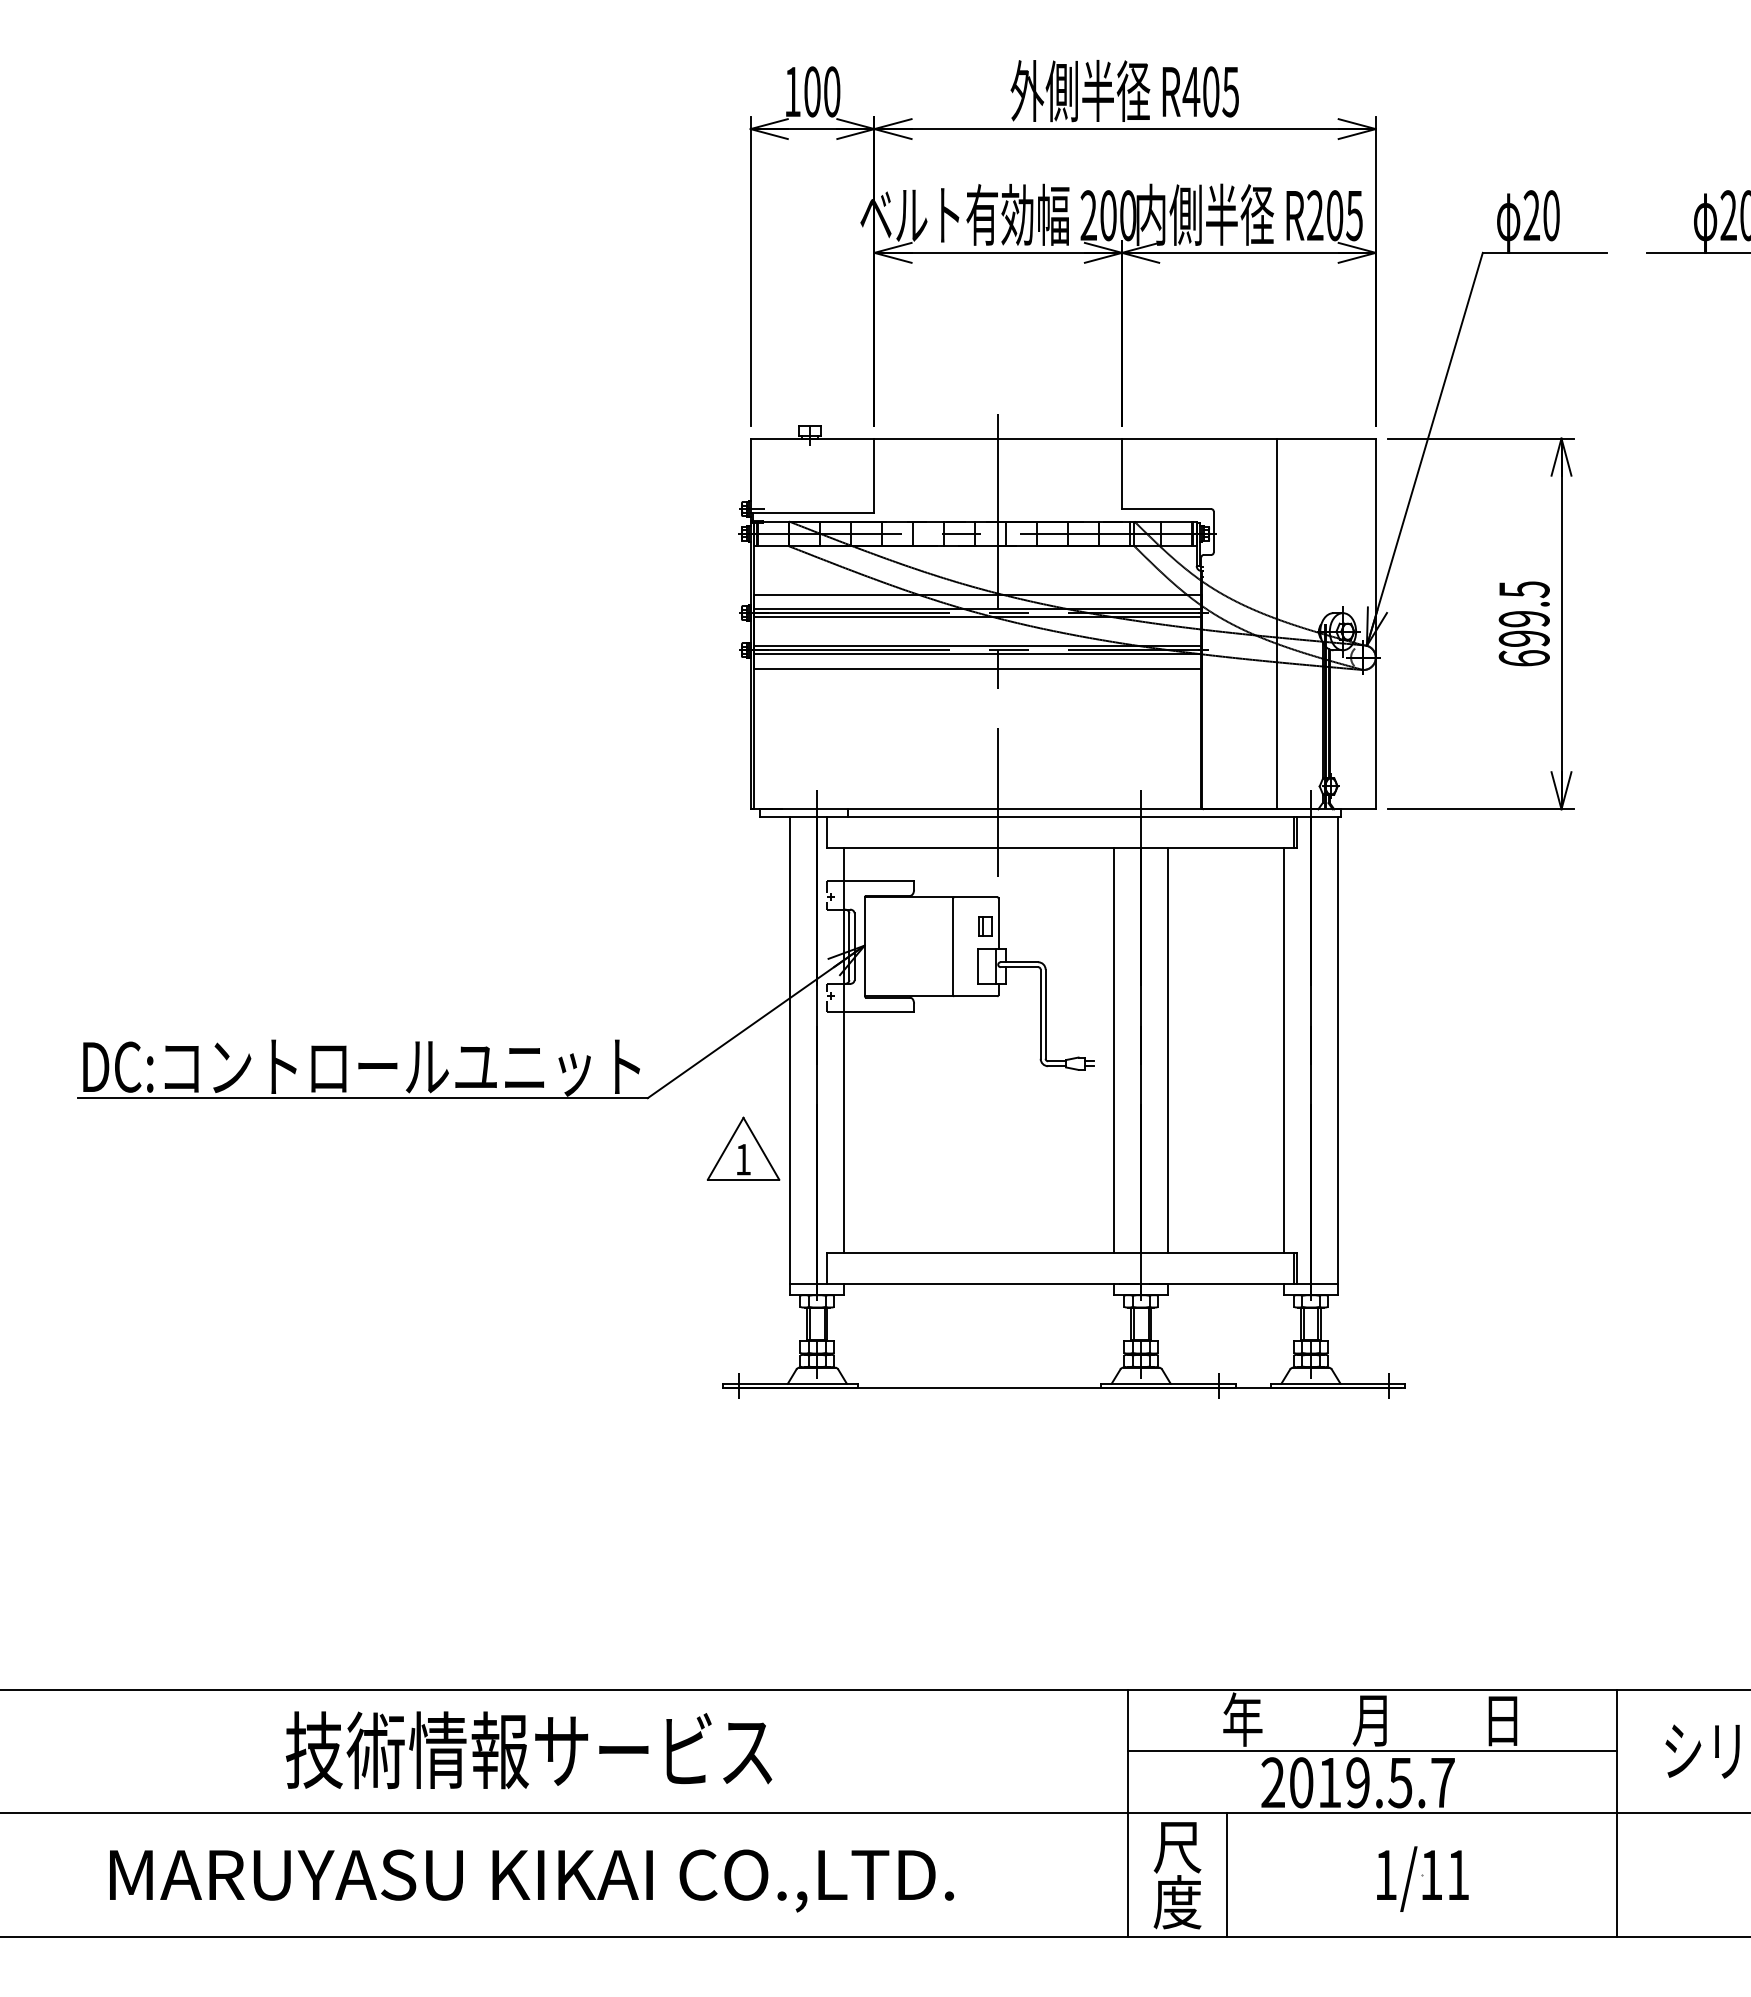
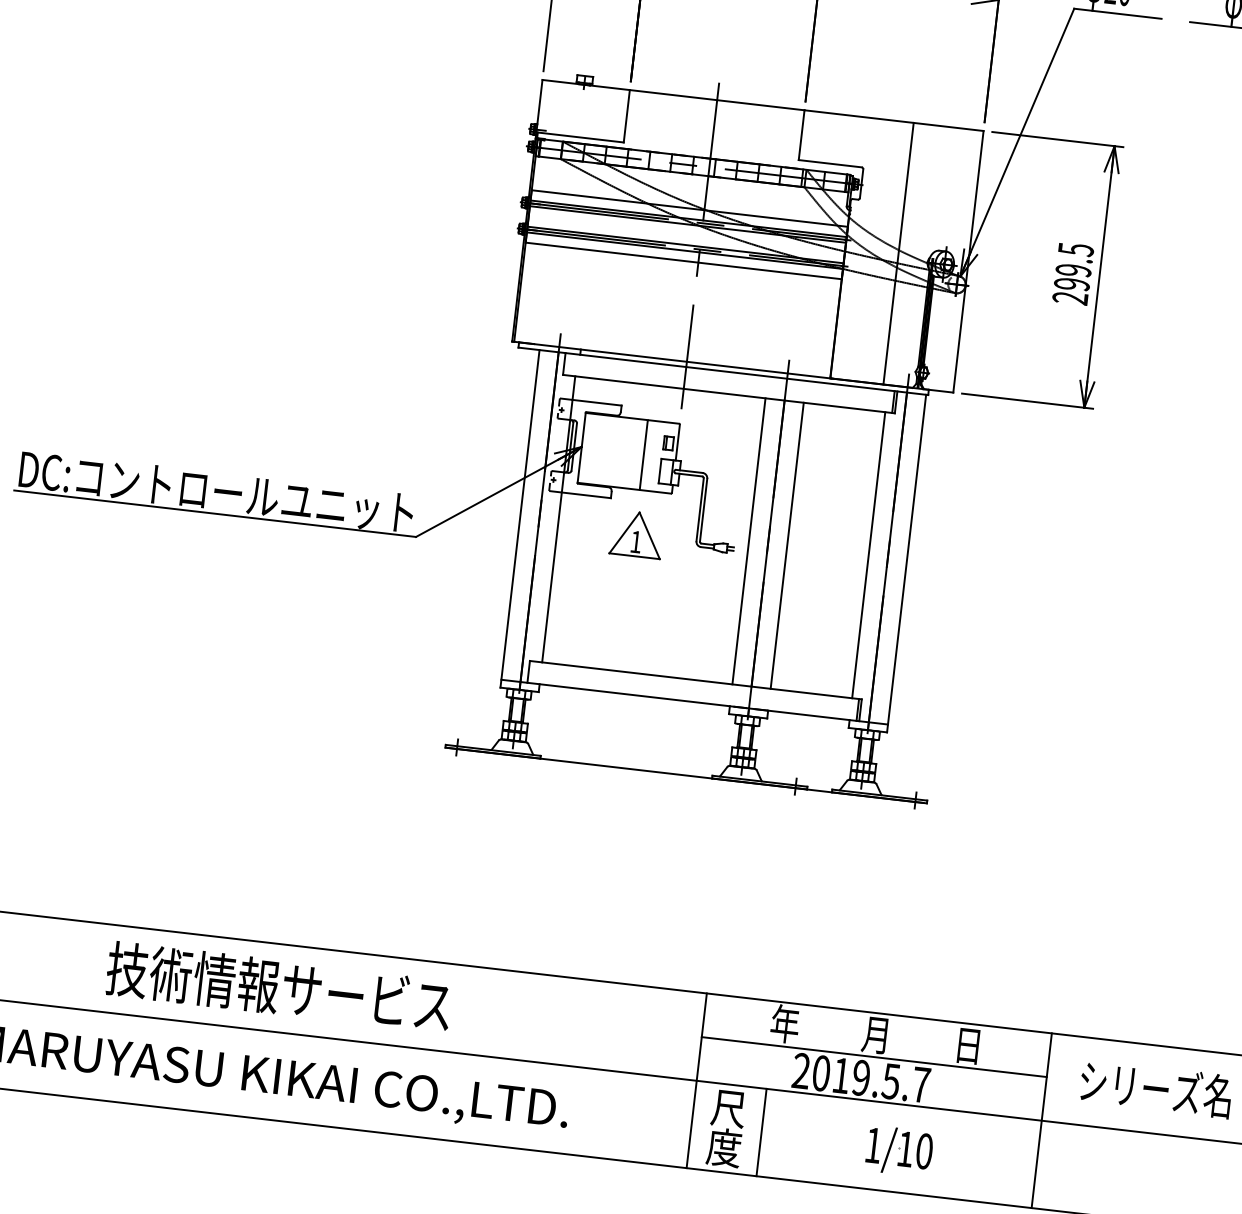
text: (1523, 658) -> (1069, 298), 699.5 -> 299.5
part: (743, 1148) -> (637, 534), moved
text: (1458, 1874) -> (924, 1150), 1/11 -> 1/10

